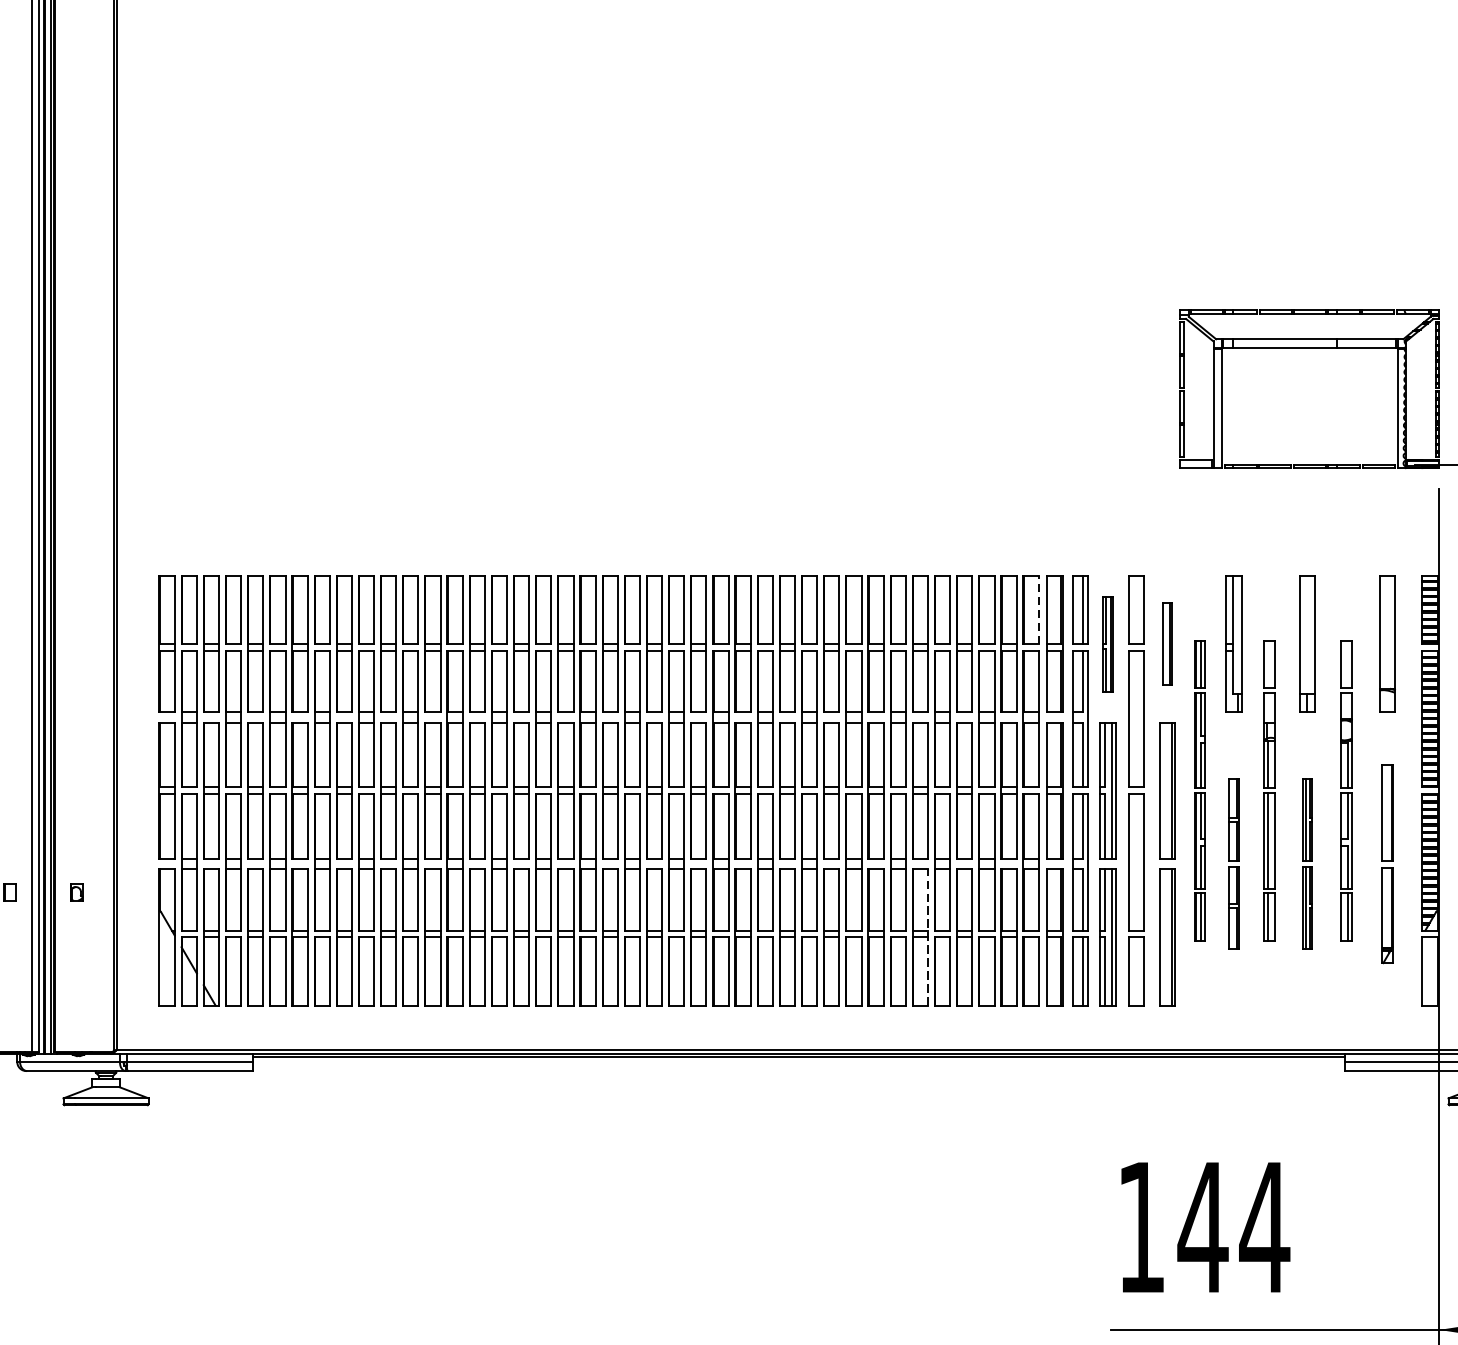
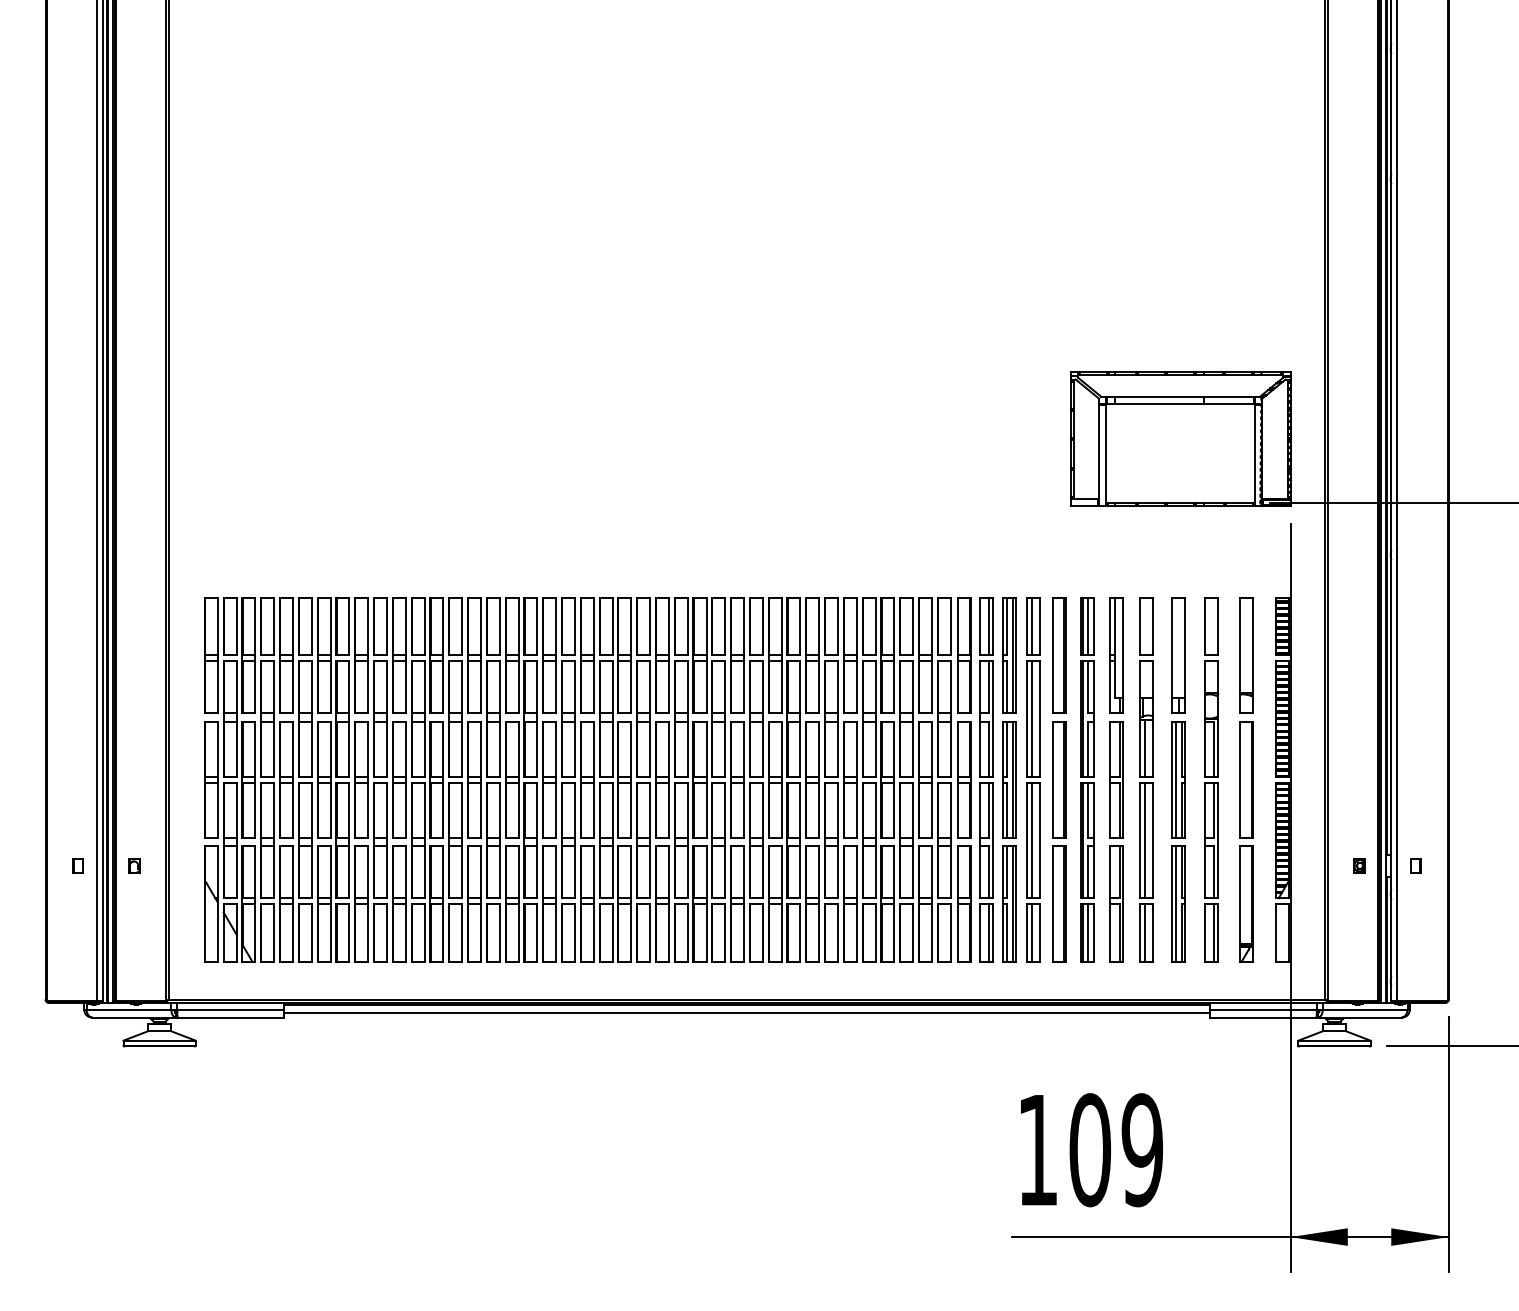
line: (1038, 610) -> (950, 626), dashed -> solid
line: (1133, 610) -> (1031, 626), added
part: (1108, 644) -> (1009, 655), size x1.43
part: (1166, 644) -> (1059, 655), size x1.67
line: (1133, 718) -> (1031, 718), added
part: (1199, 790) -> (1087, 779), size x1.43
part: (1269, 790) -> (1146, 779), size x1.43
part: (1346, 790) -> (1211, 779), size x1.43
line: (1133, 862) -> (1031, 840), added
part: (1234, 863) -> (1116, 841), size x1.67
part: (1307, 863) -> (1178, 841), size x1.67
part: (1387, 863) -> (1246, 841), size x1.43
line: (927, 937) -> (856, 904), dashed -> solid
line: (1133, 970) -> (1031, 932), added
line: (797, 1066) -> (746, 1013), added
text: (1234, 1227) -> (1116, 1150), 144 -> 109

